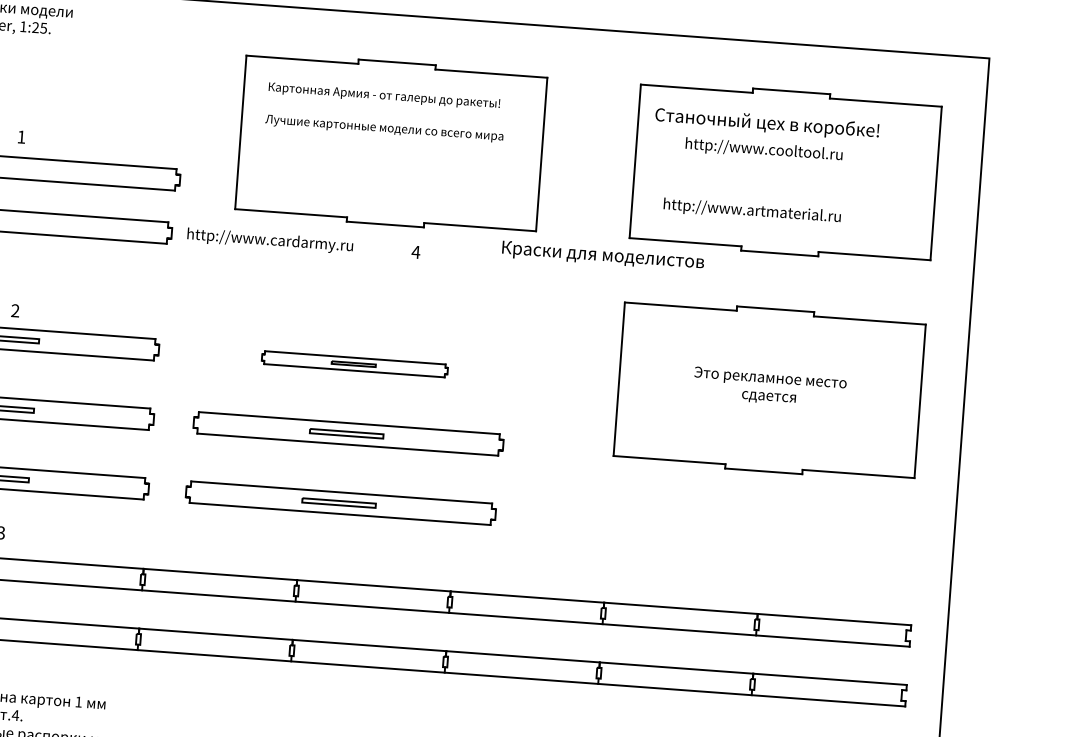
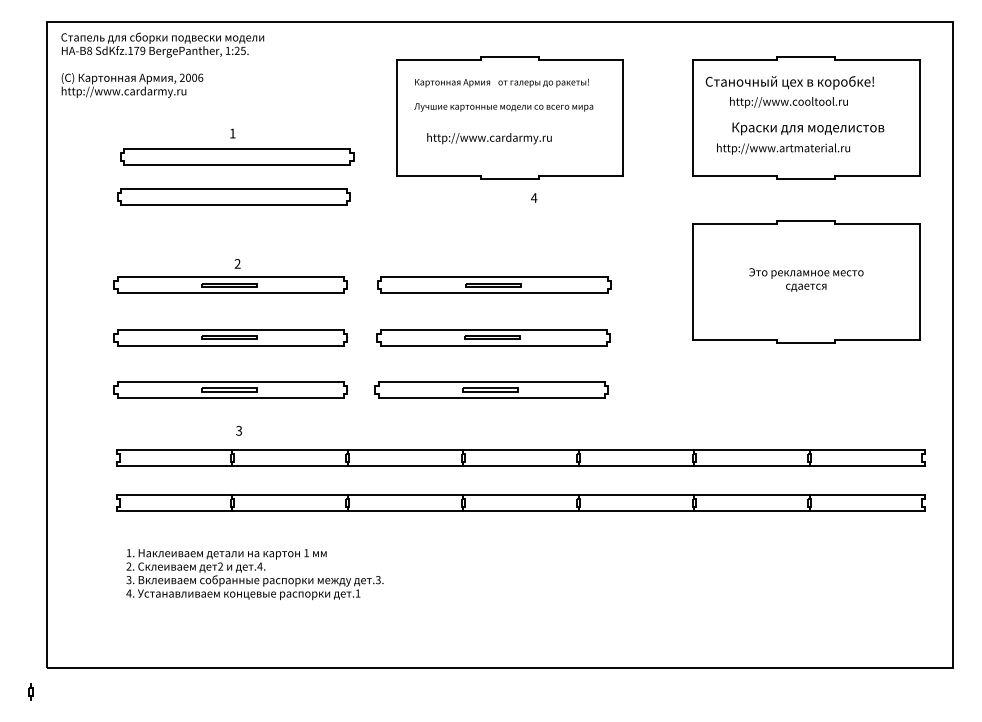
text: (270, 240) -> (489, 138), moved
text: (603, 255) -> (808, 128), moved
part: (354, 363) -> (494, 284), size x1.67

